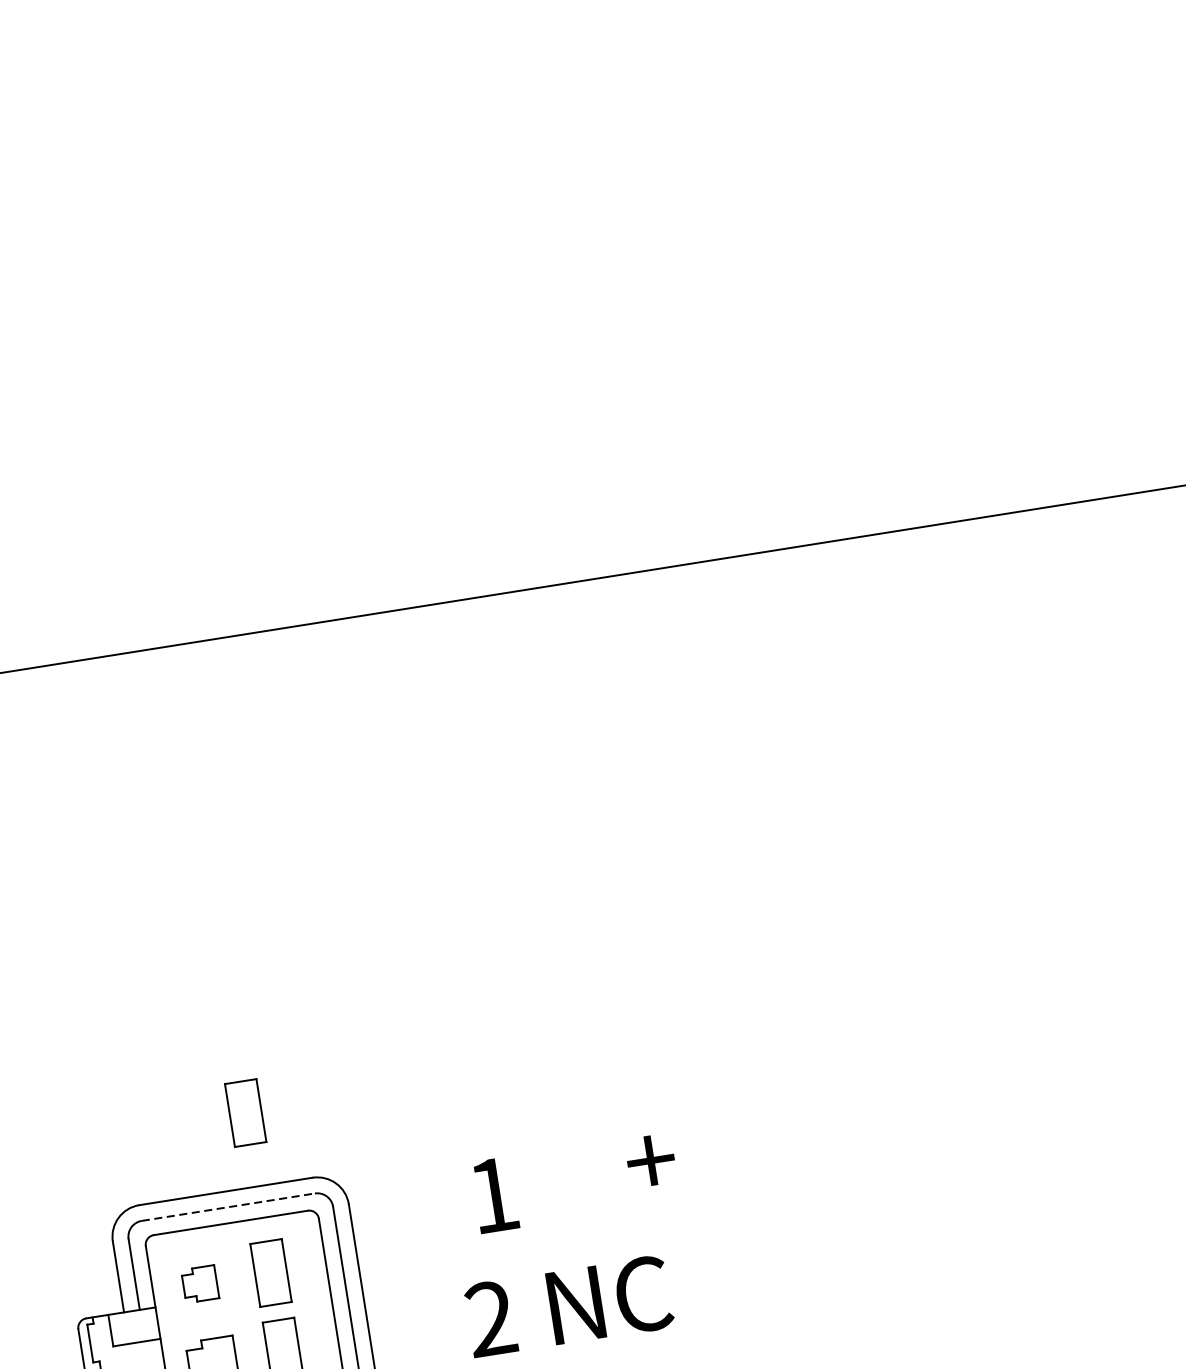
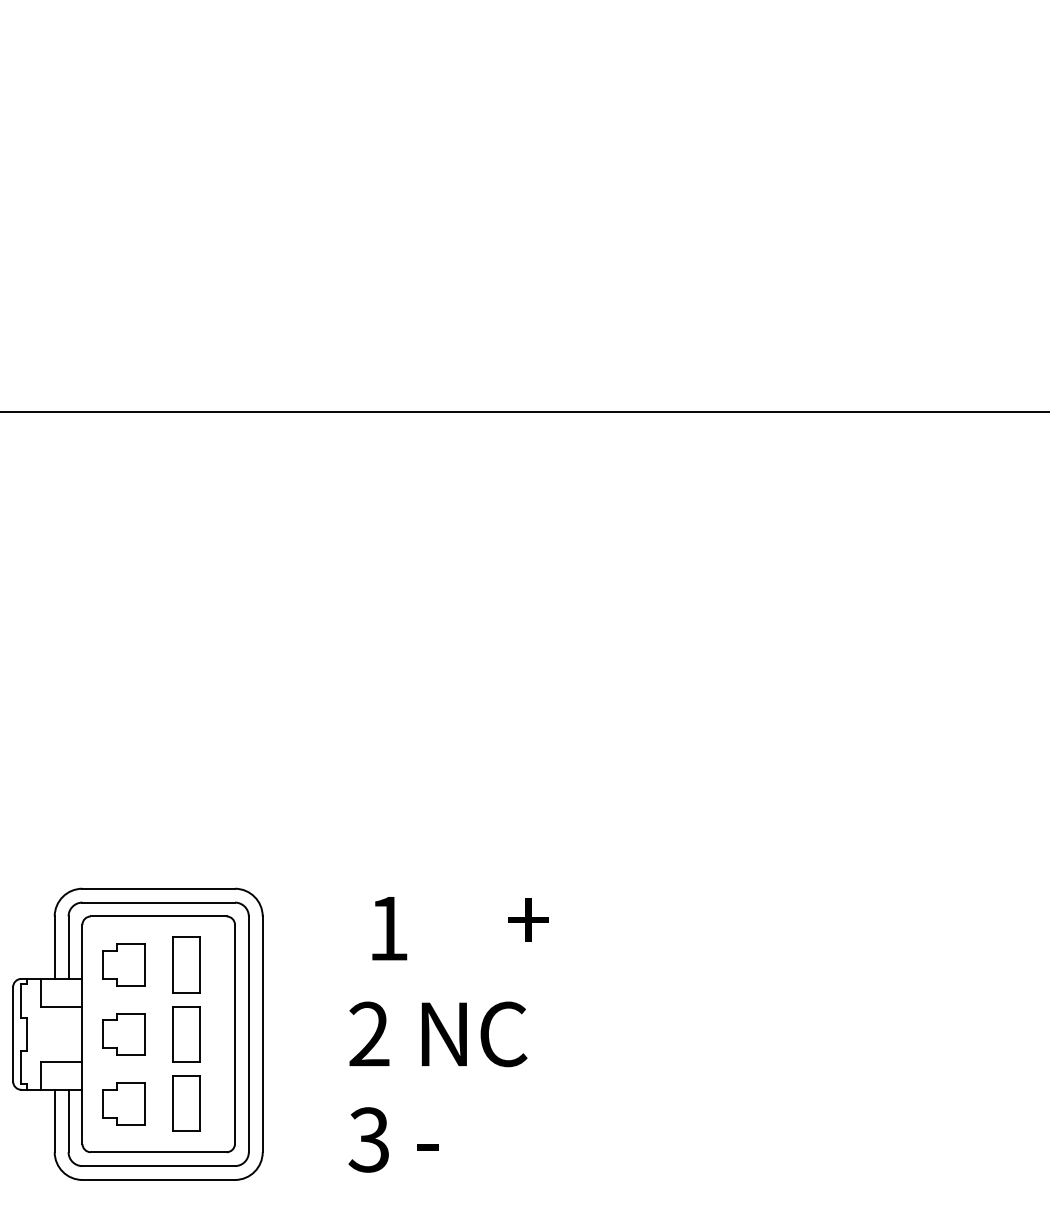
part: (245, 1112) -> (186, 823), removed
line: (229, 1206) -> (159, 902), dashed -> solid
part: (199, 1283) -> (123, 964), size x1.43

